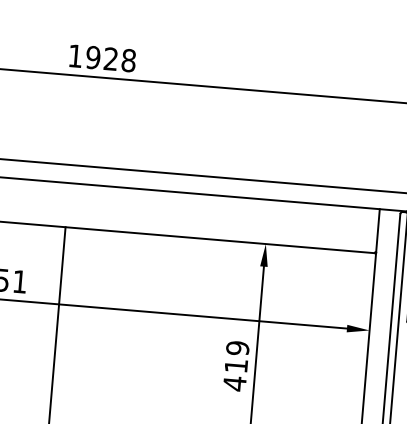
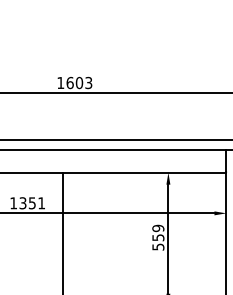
text: (111, 58) -> (79, 82), 1928 -> 1603
text: (235, 375) -> (158, 242), 419 -> 559

